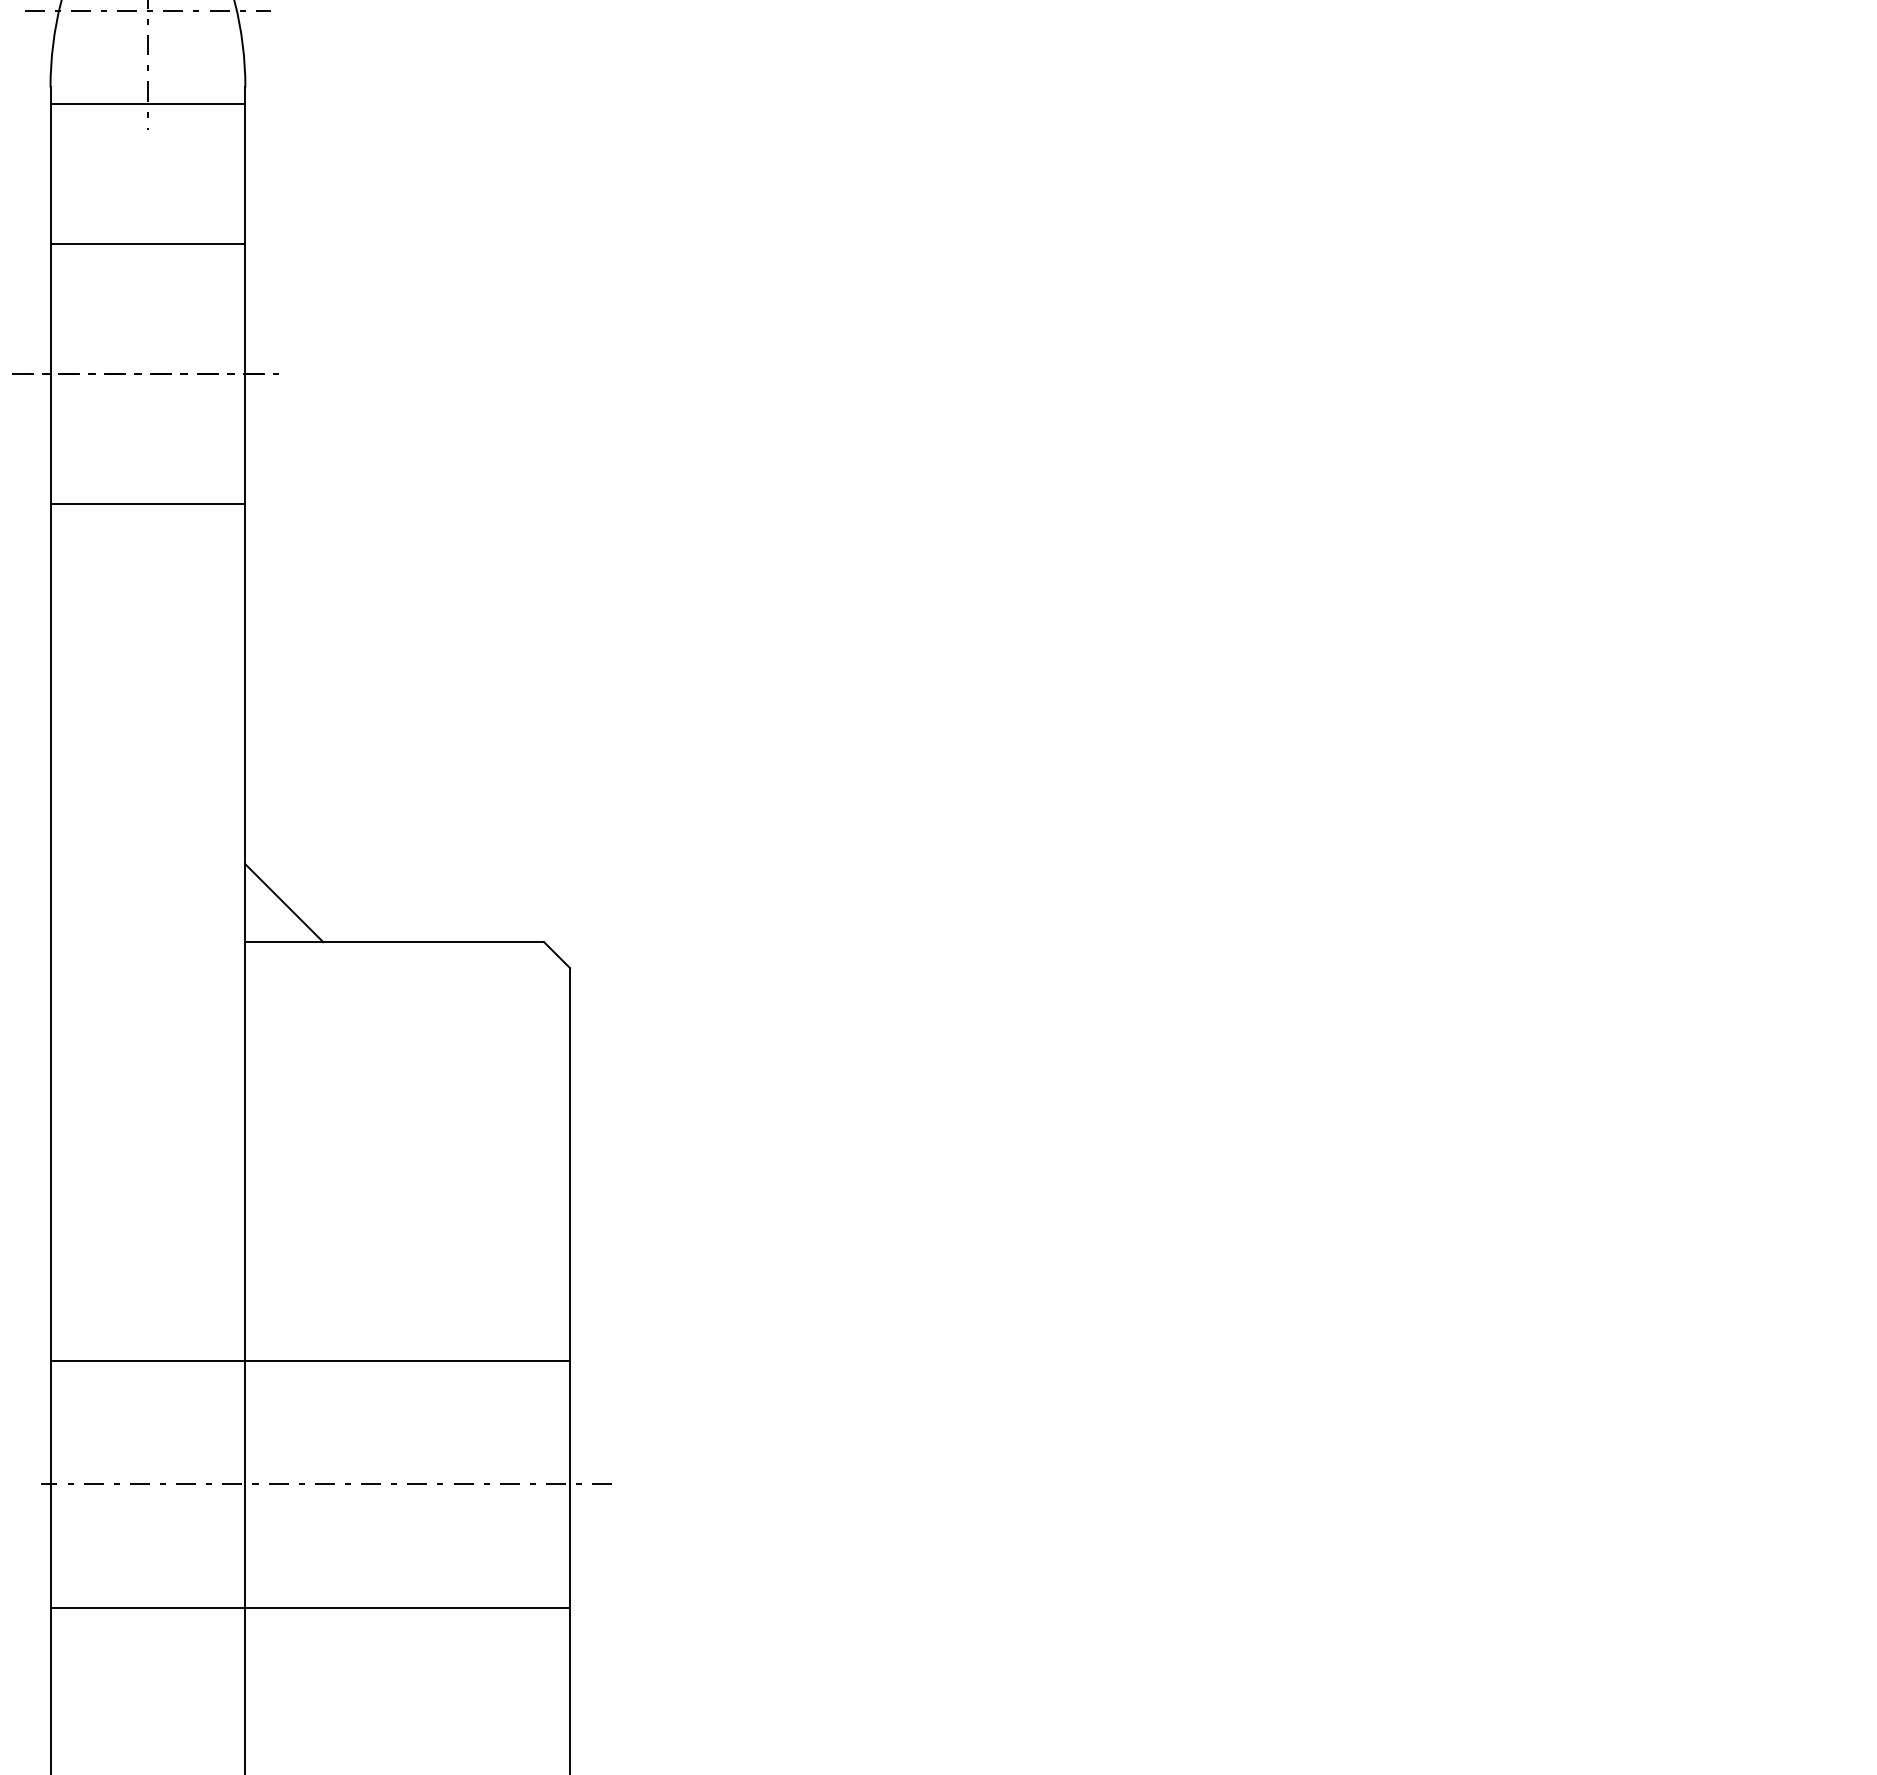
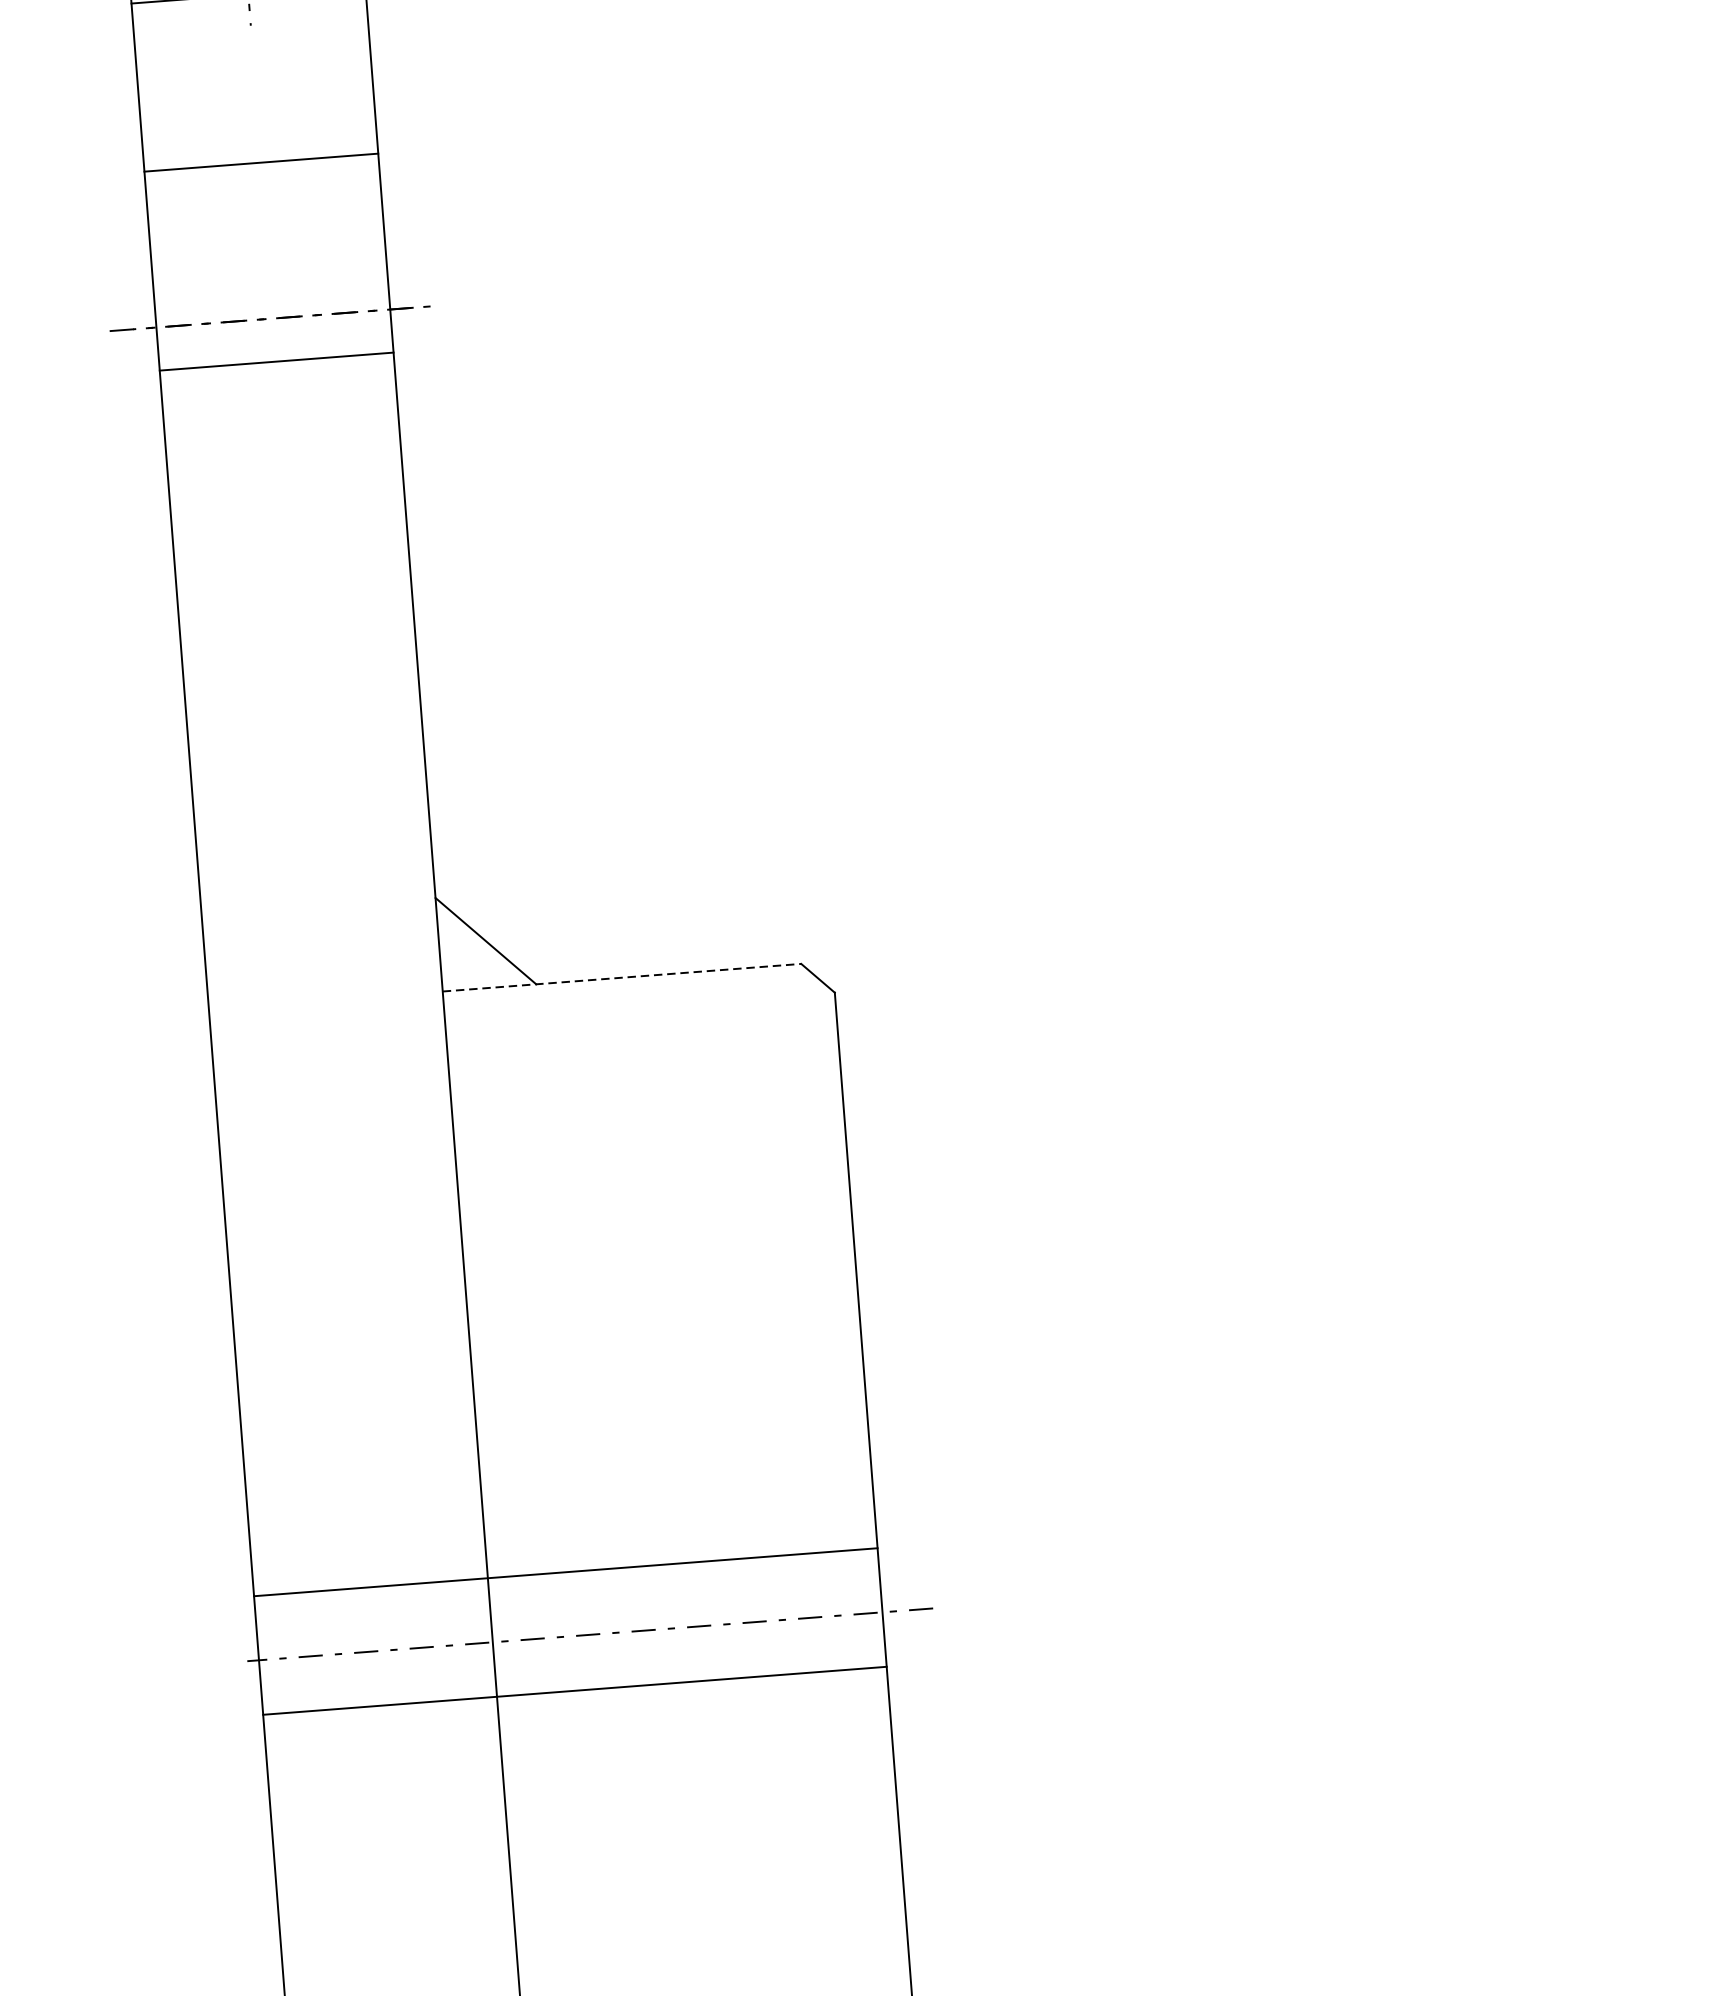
line: (147, 503) -> (276, 361), moved
line: (395, 942) -> (622, 978), solid -> dashed
line: (310, 1361) -> (566, 1572), moved
line: (310, 1607) -> (575, 1690), moved

